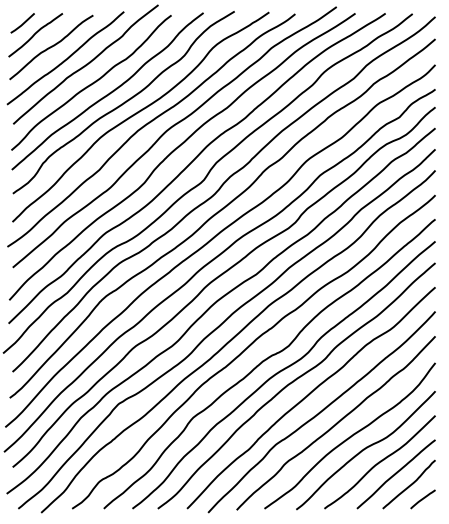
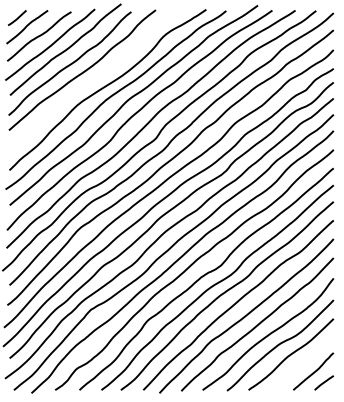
curve: (123, 102) -> (94, 78), removed
curve: (395, 474) -> (303, 363), removed

